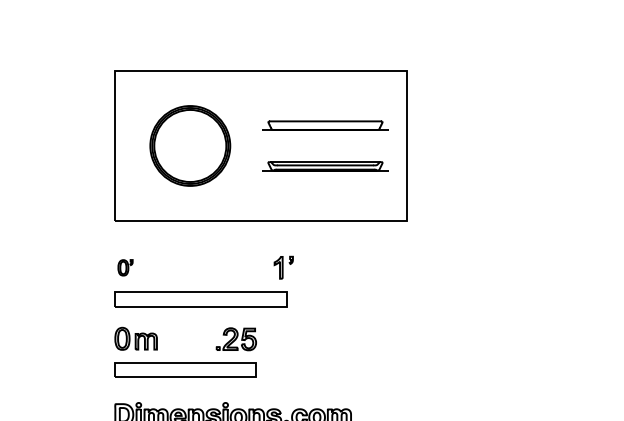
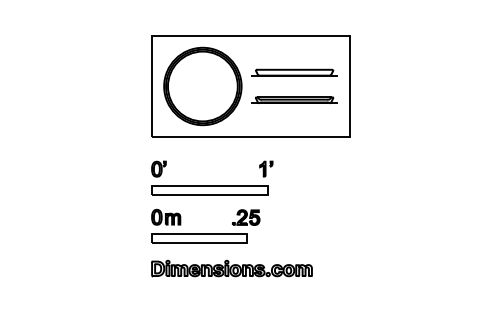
part: (189, 145) -> (202, 86), size x1.43
part: (124, 266) -> (158, 168), size x1.43
part: (236, 339) -> (246, 217), moved

